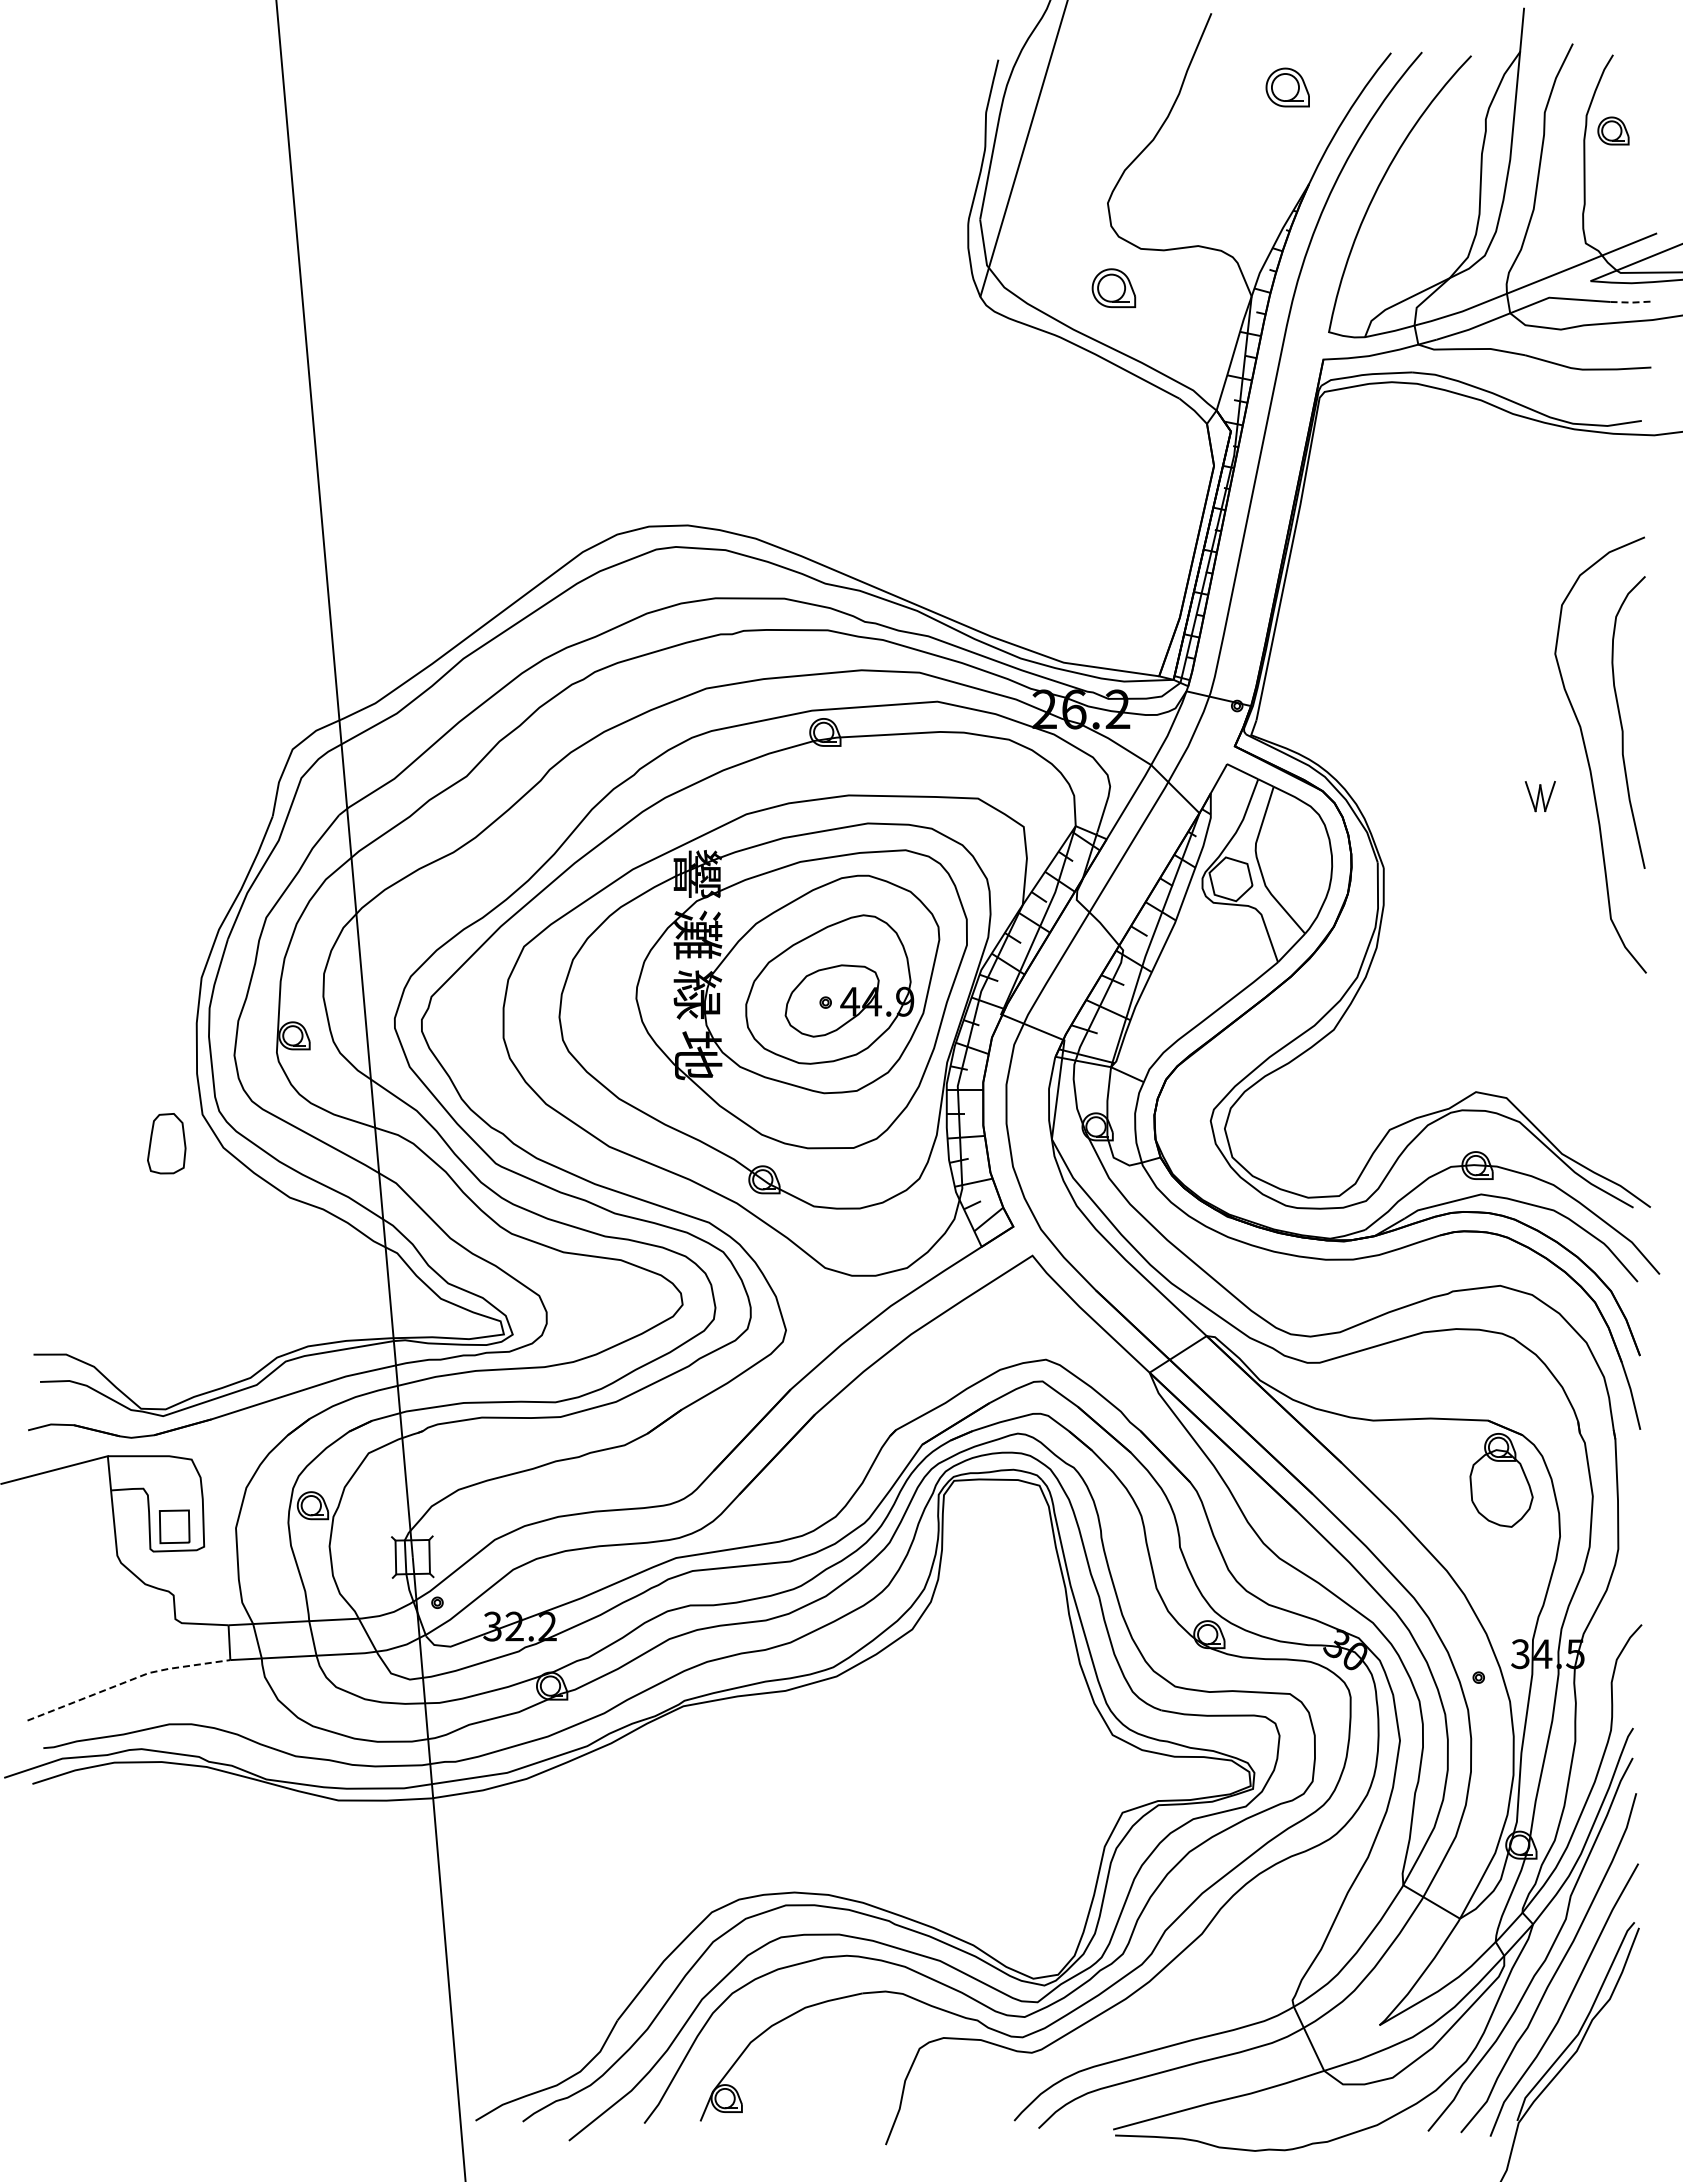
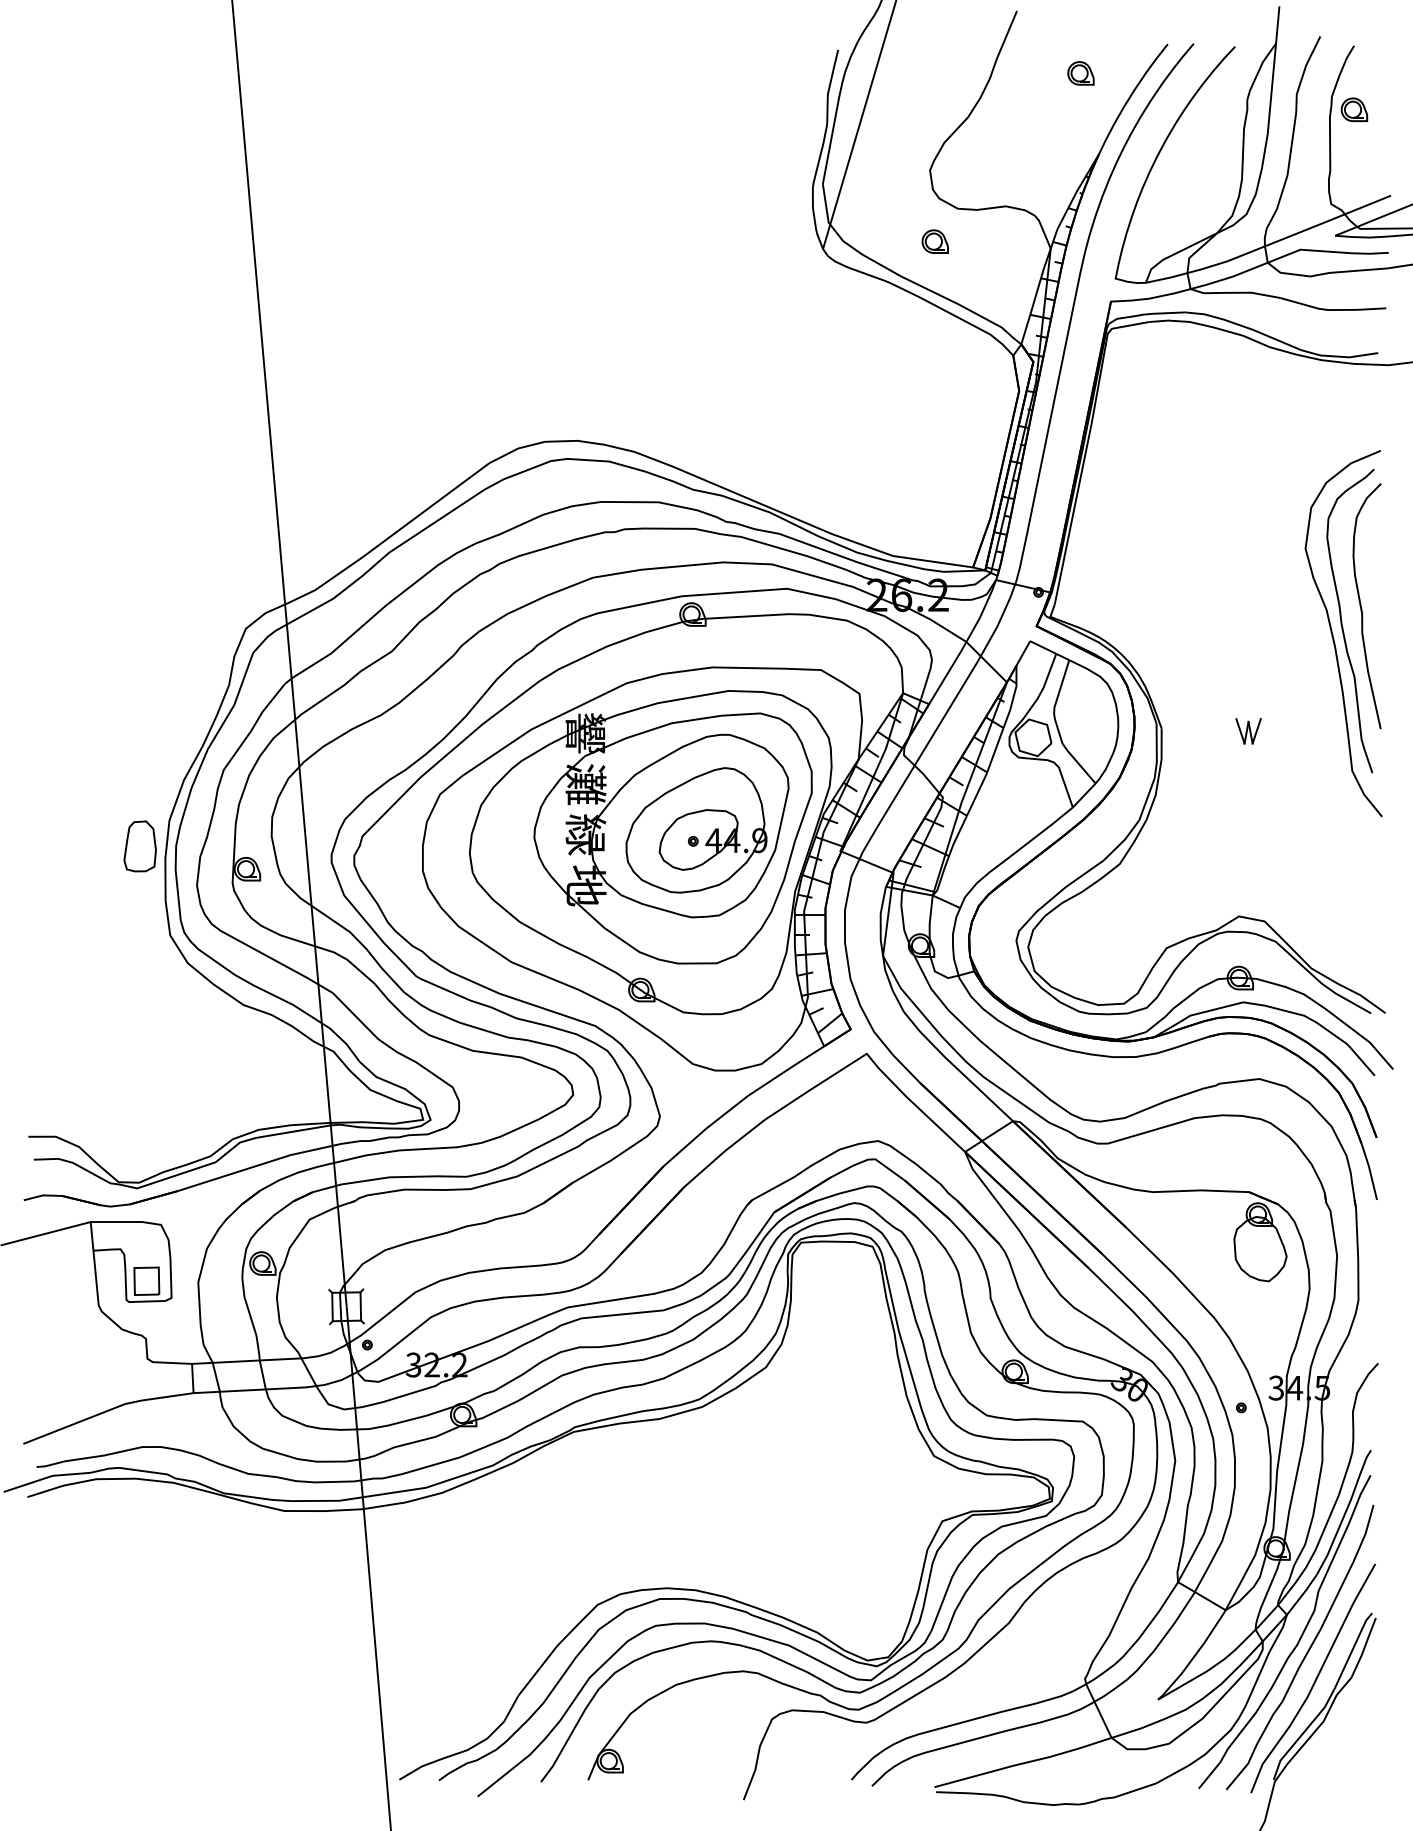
part: (1287, 87) -> (1080, 73), size x0.71
part: (1114, 287) -> (935, 241), size x0.71
line: (1631, 302) -> (1369, 253), dashed -> solid
curve: (1599, 743) -> (1342, 623), added
part: (1539, 796) -> (1247, 731), moved
part: (166, 1143) -> (139, 846), moved
line: (128, 1681) -> (108, 1411), dashed -> solid

